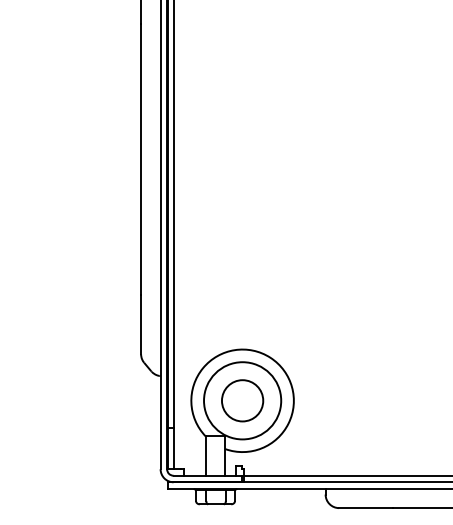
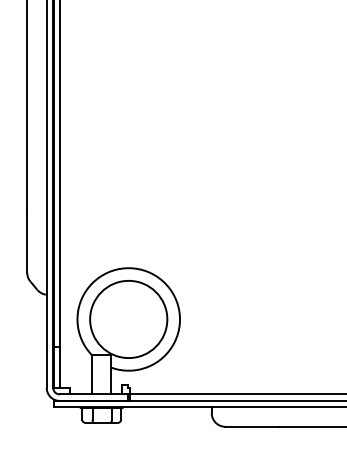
circle: (242, 400) -> (128, 319), removed

